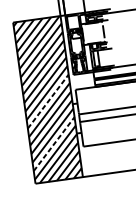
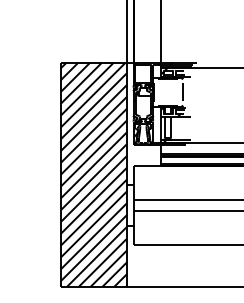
line: (48, 101) -> (94, 177), dashed -> solid
line: (54, 144) -> (94, 236), dashed -> solid

